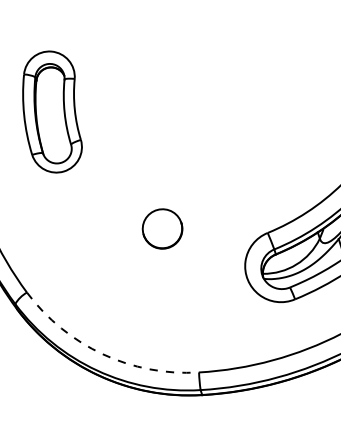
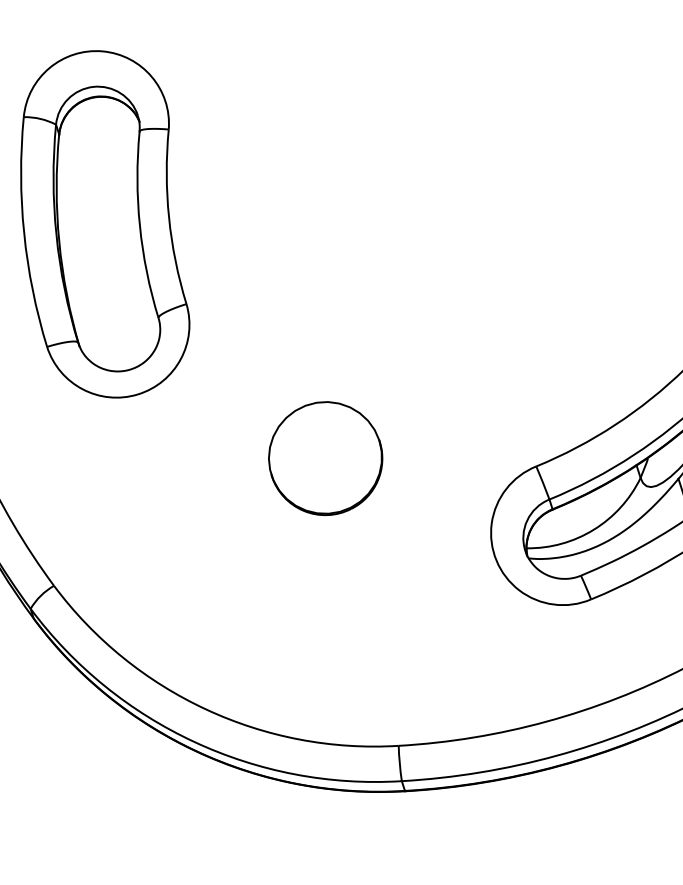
part: (52, 111) -> (105, 223), size x1.43
part: (162, 228) -> (325, 457), size x1.43
arc: (102, 354) -> (205, 709), dashed -> solid

